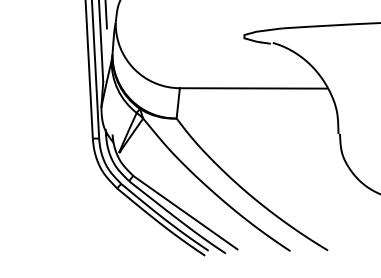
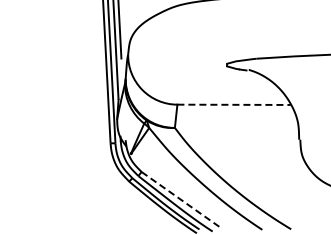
line: (254, 87) -> (234, 104), solid -> dashed
line: (185, 213) -> (181, 200), solid -> dashed

